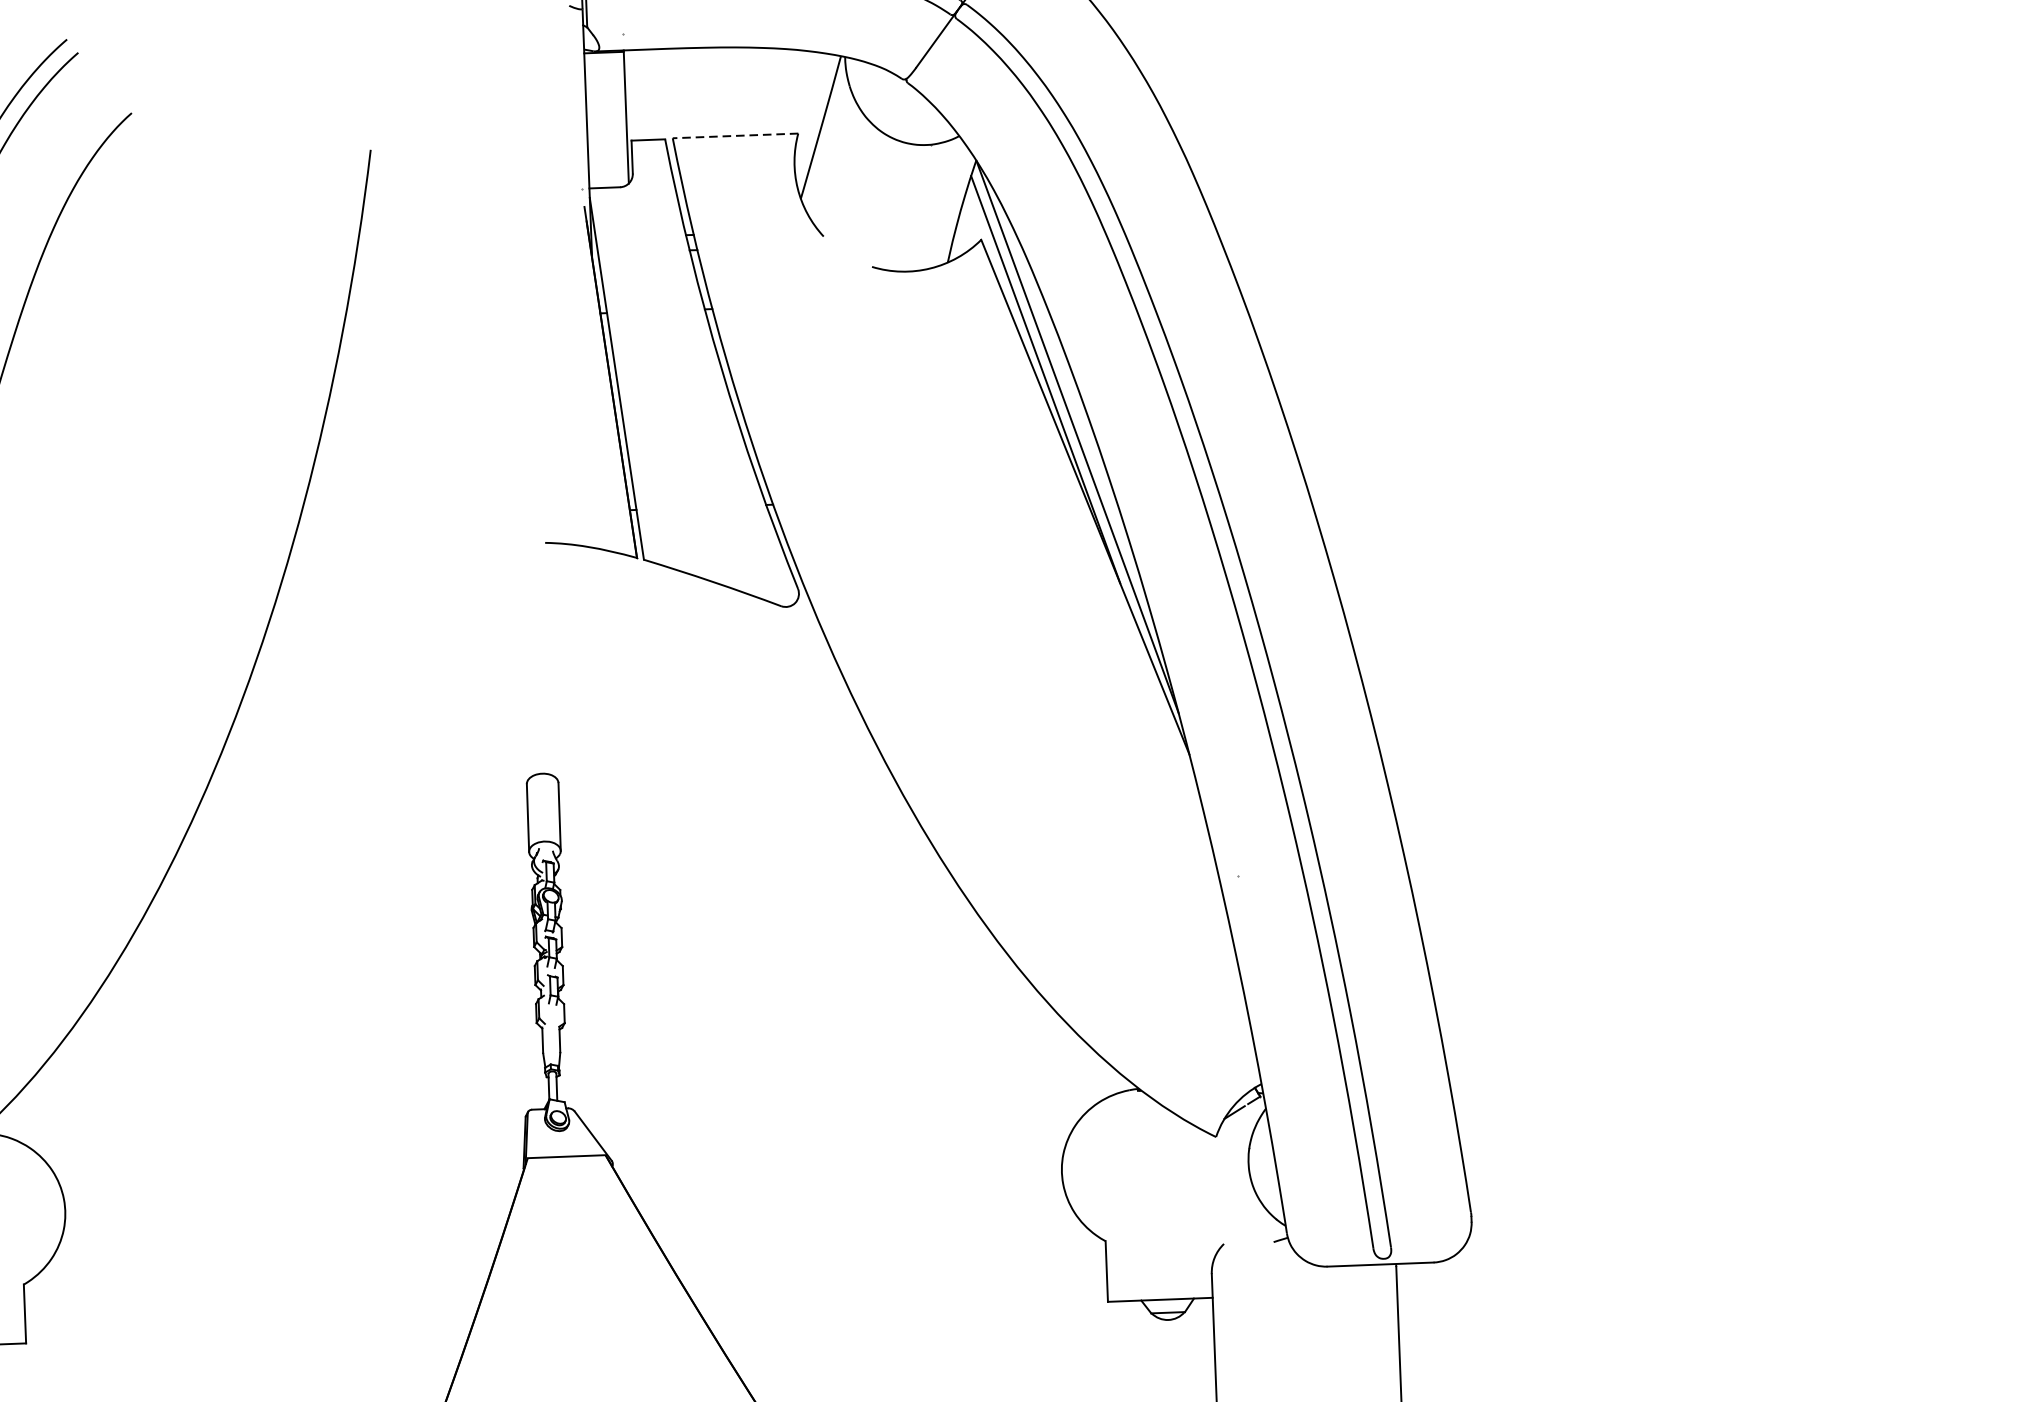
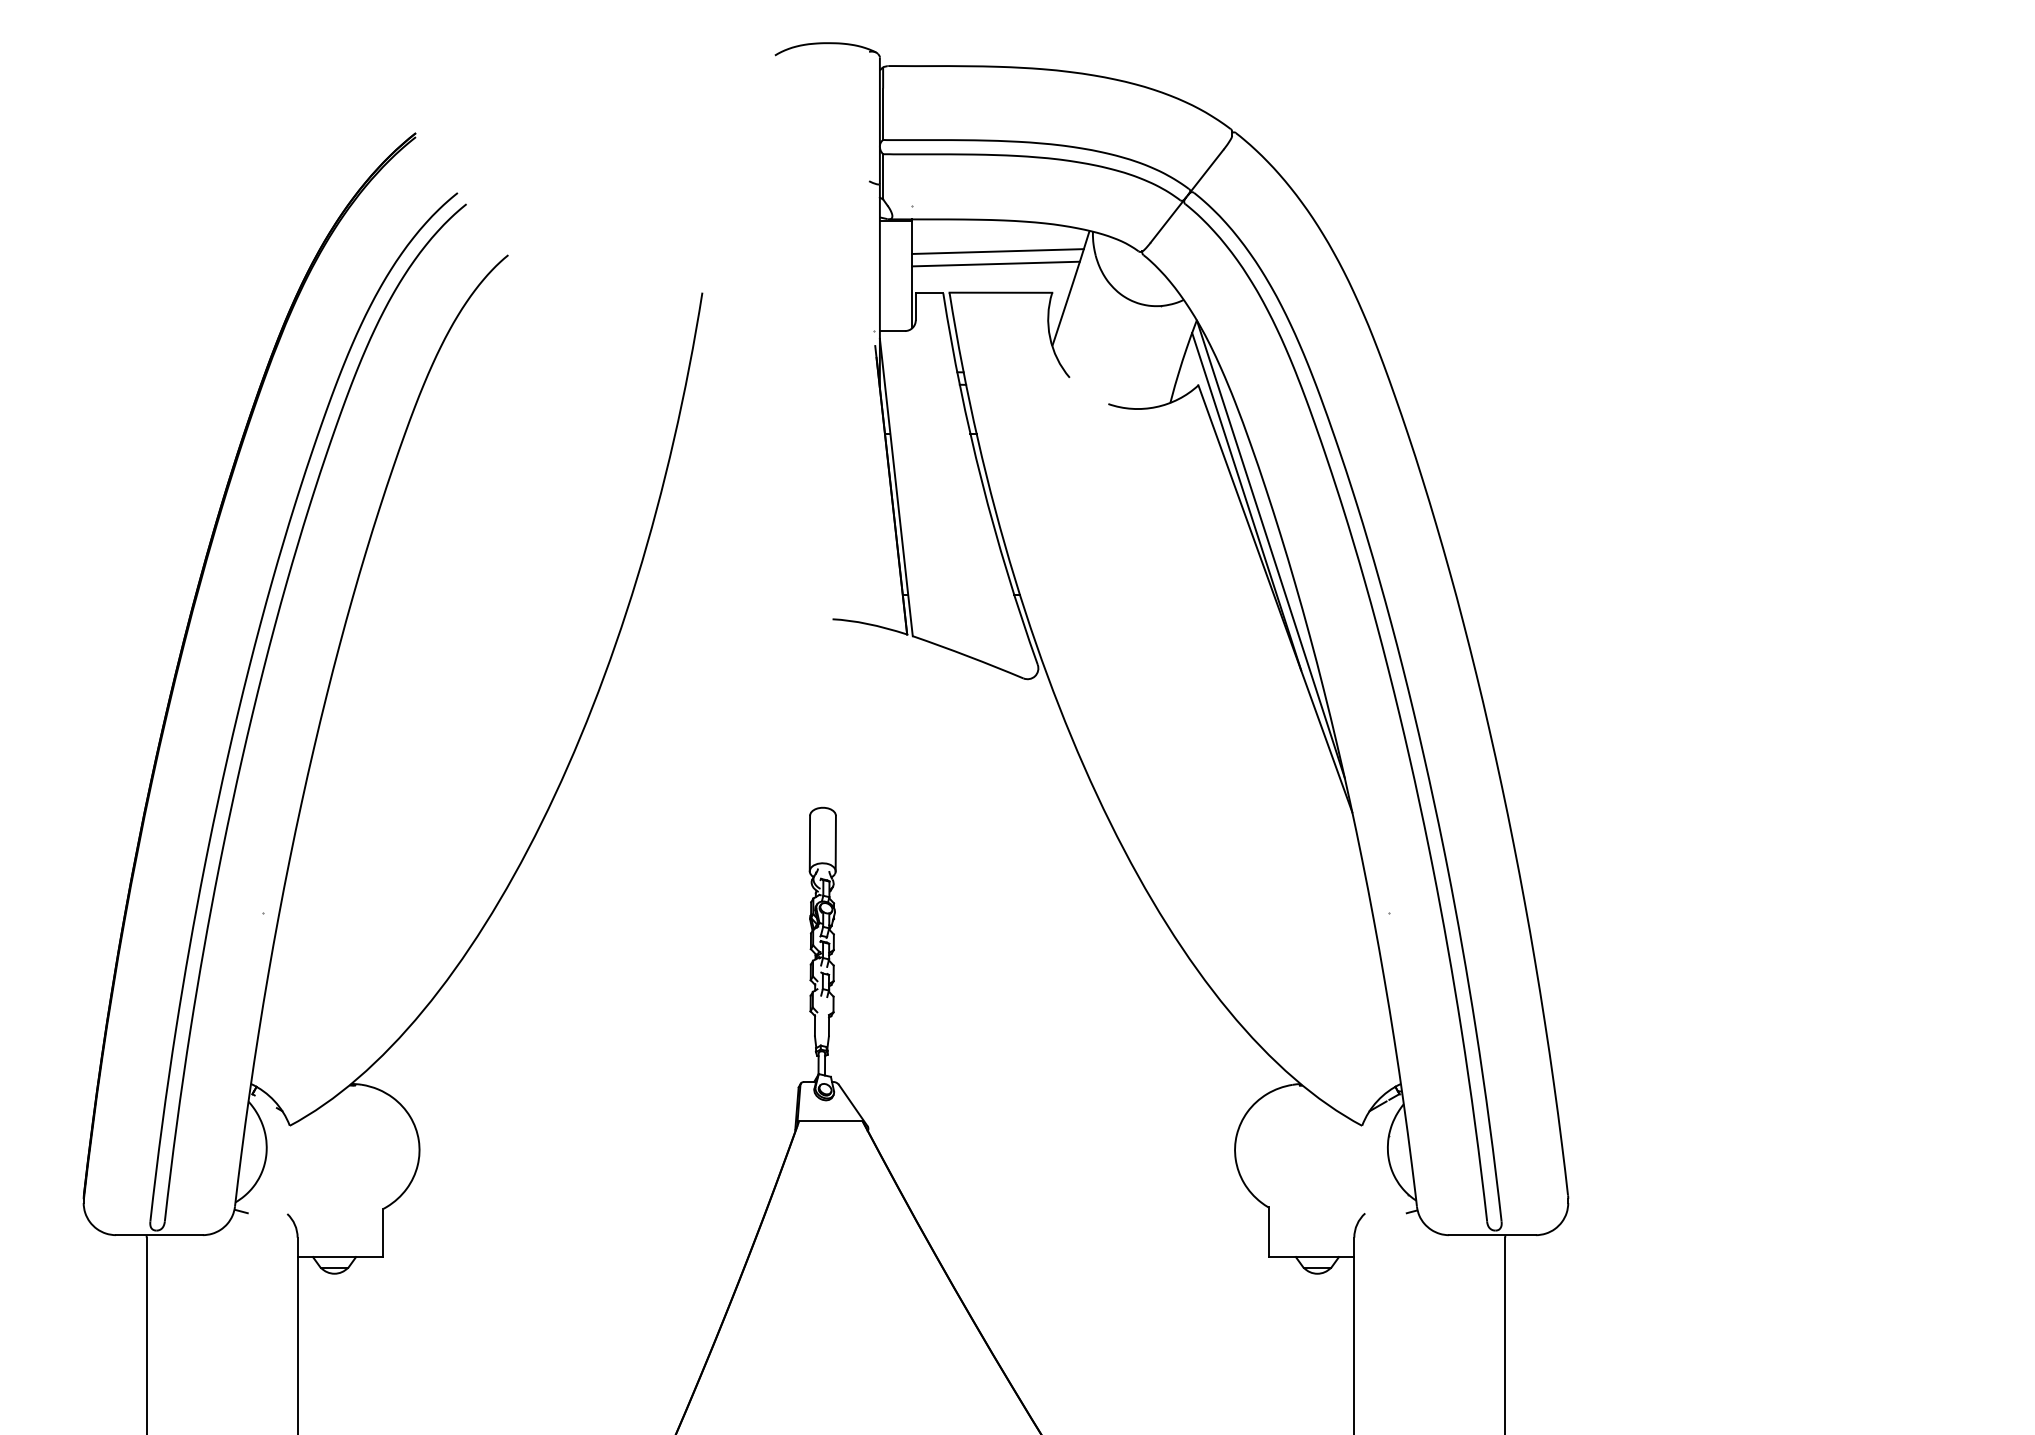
line: (729, 85) -> (997, 251), added
line: (727, 100) -> (995, 263), added
line: (735, 135) -> (1000, 292), dashed -> solid

